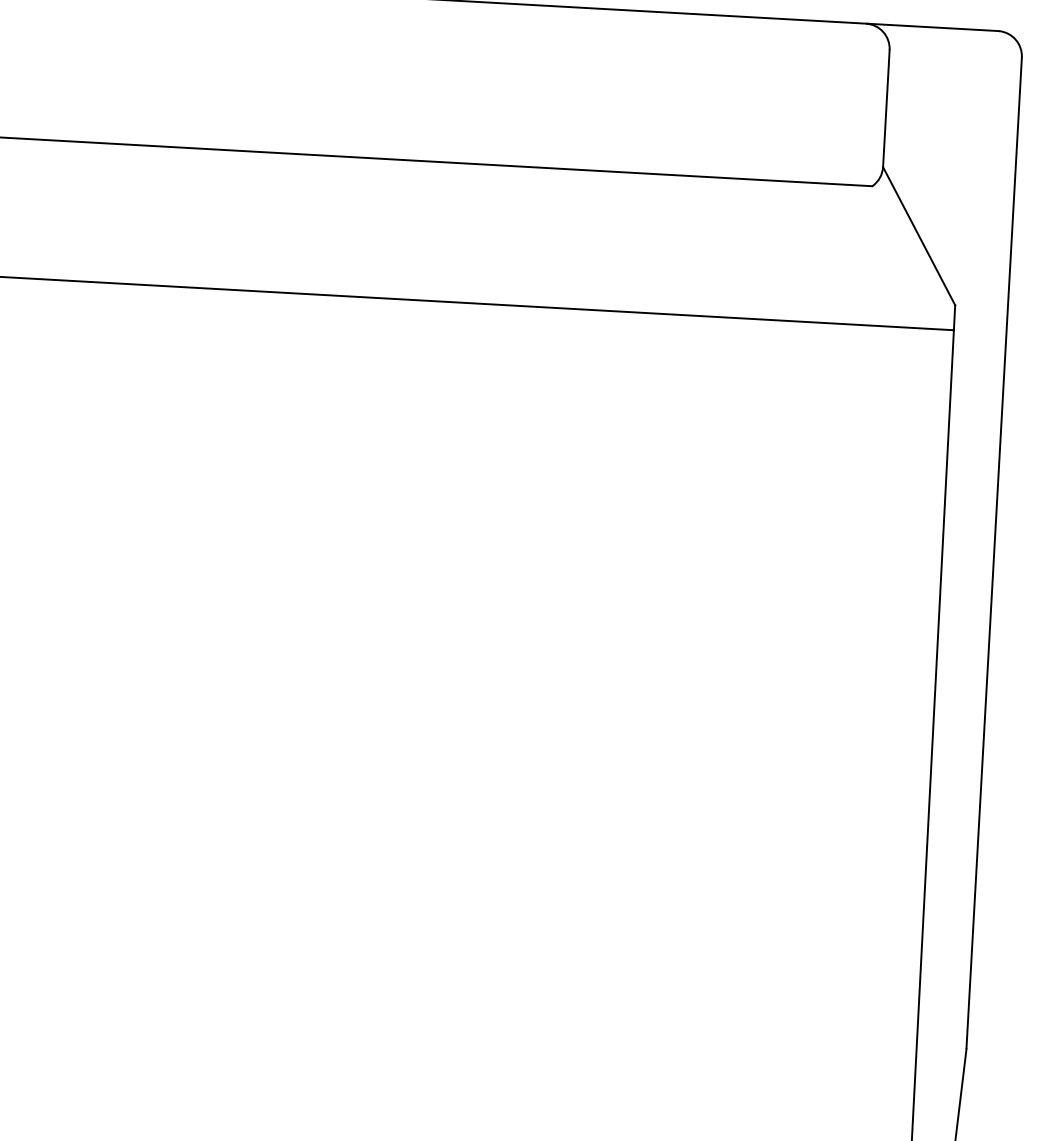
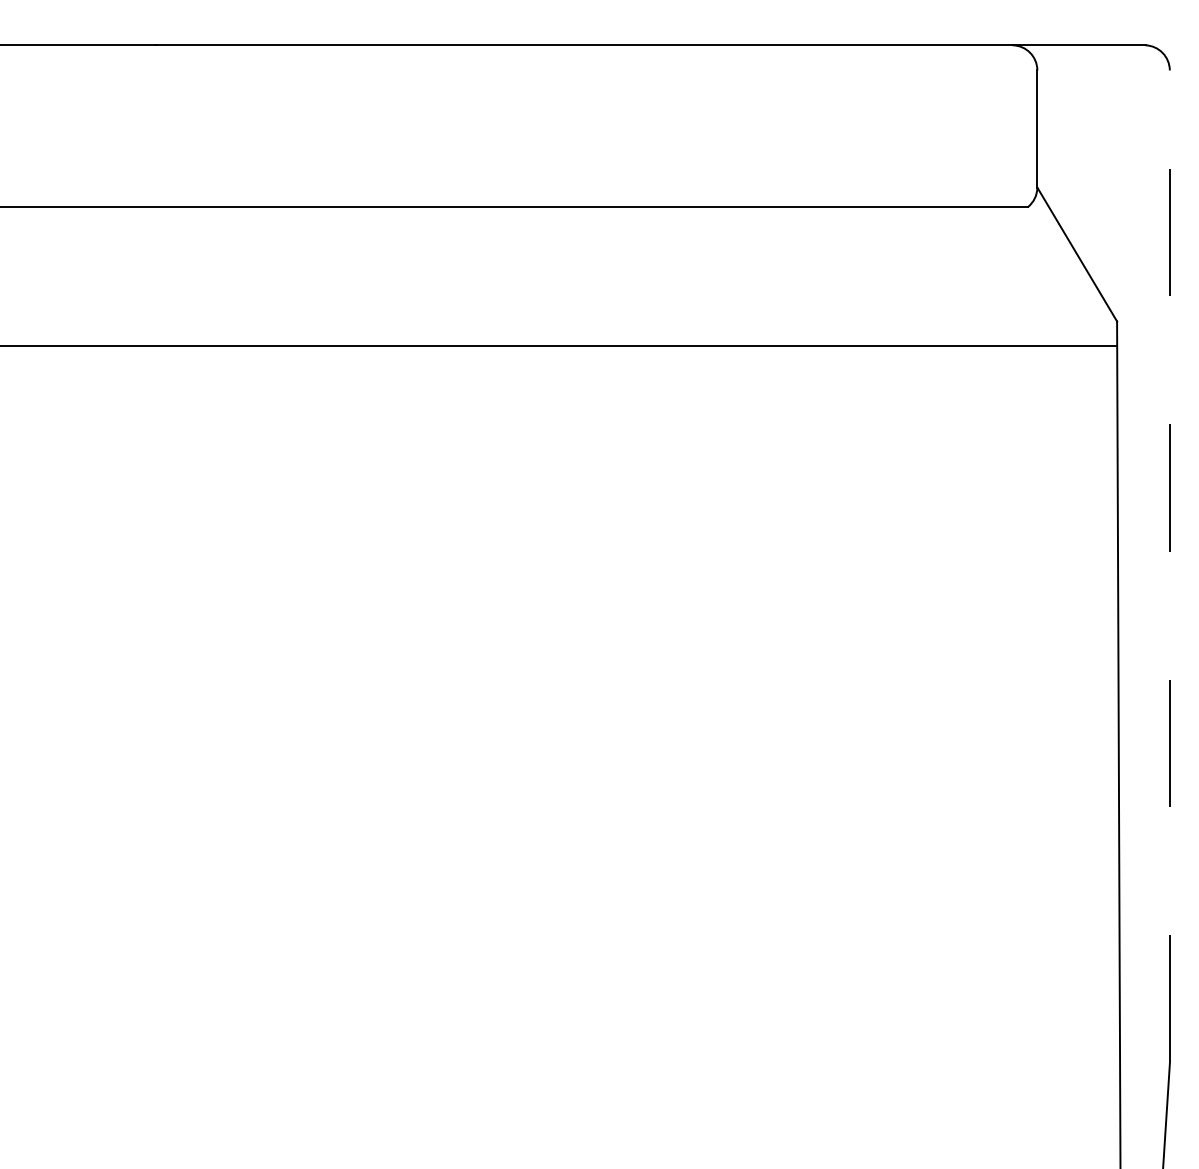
line: (993, 552) -> (1169, 566), solid -> dashed

